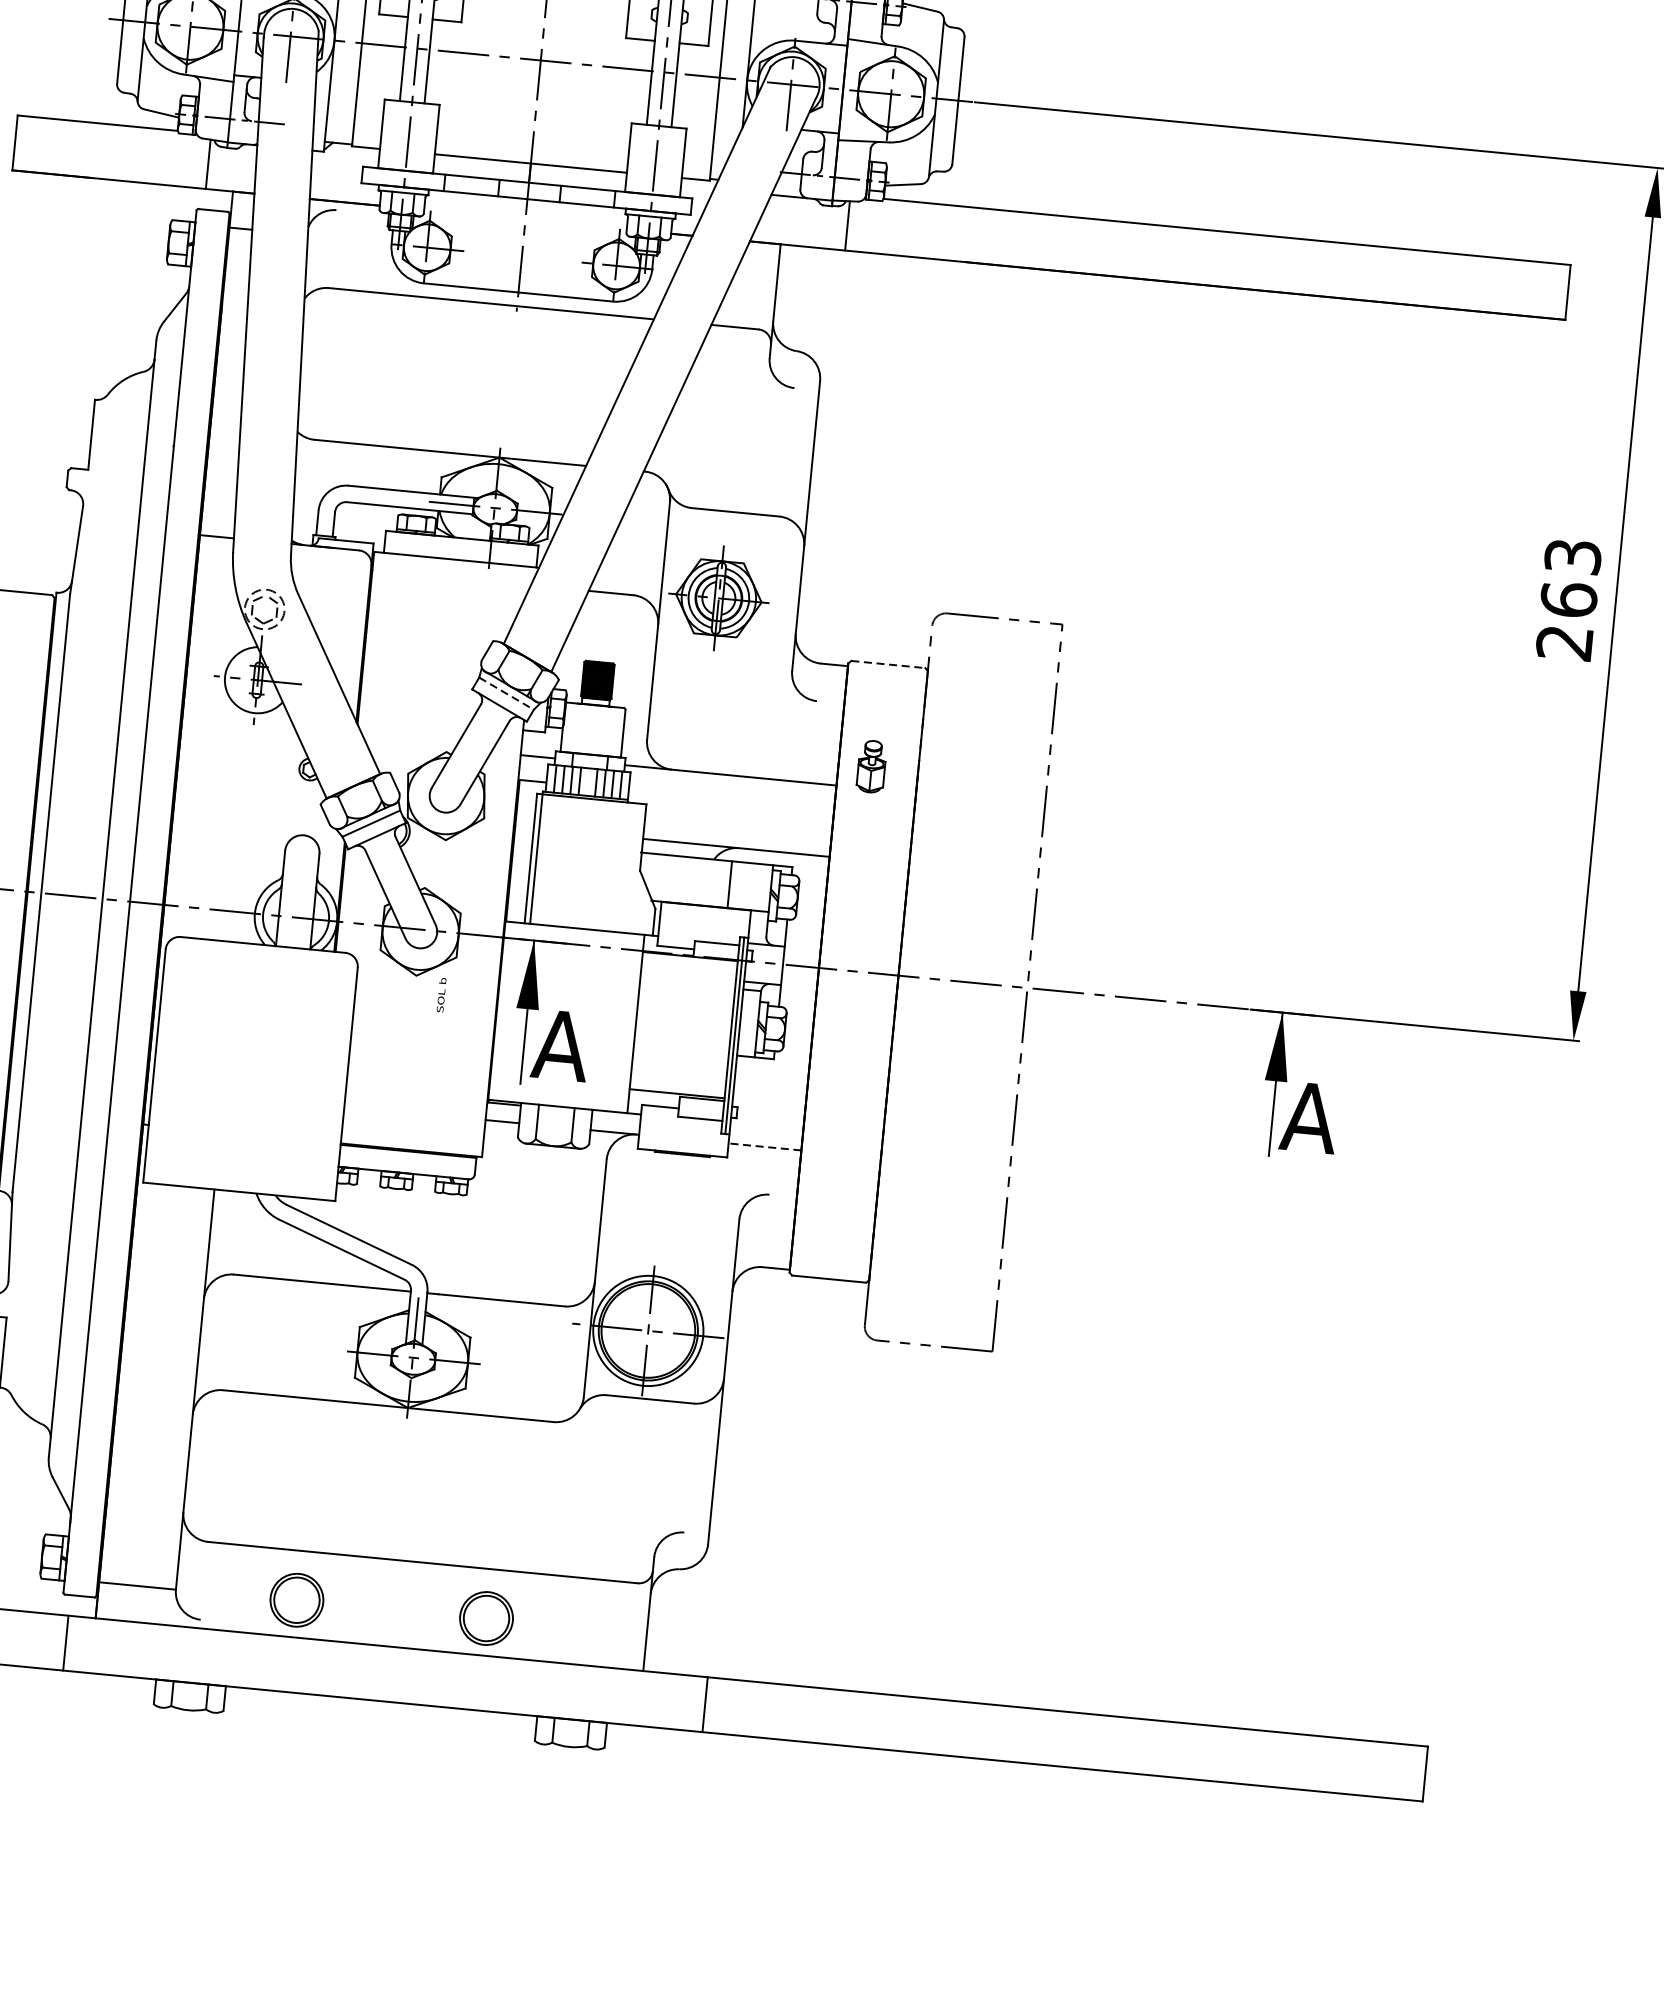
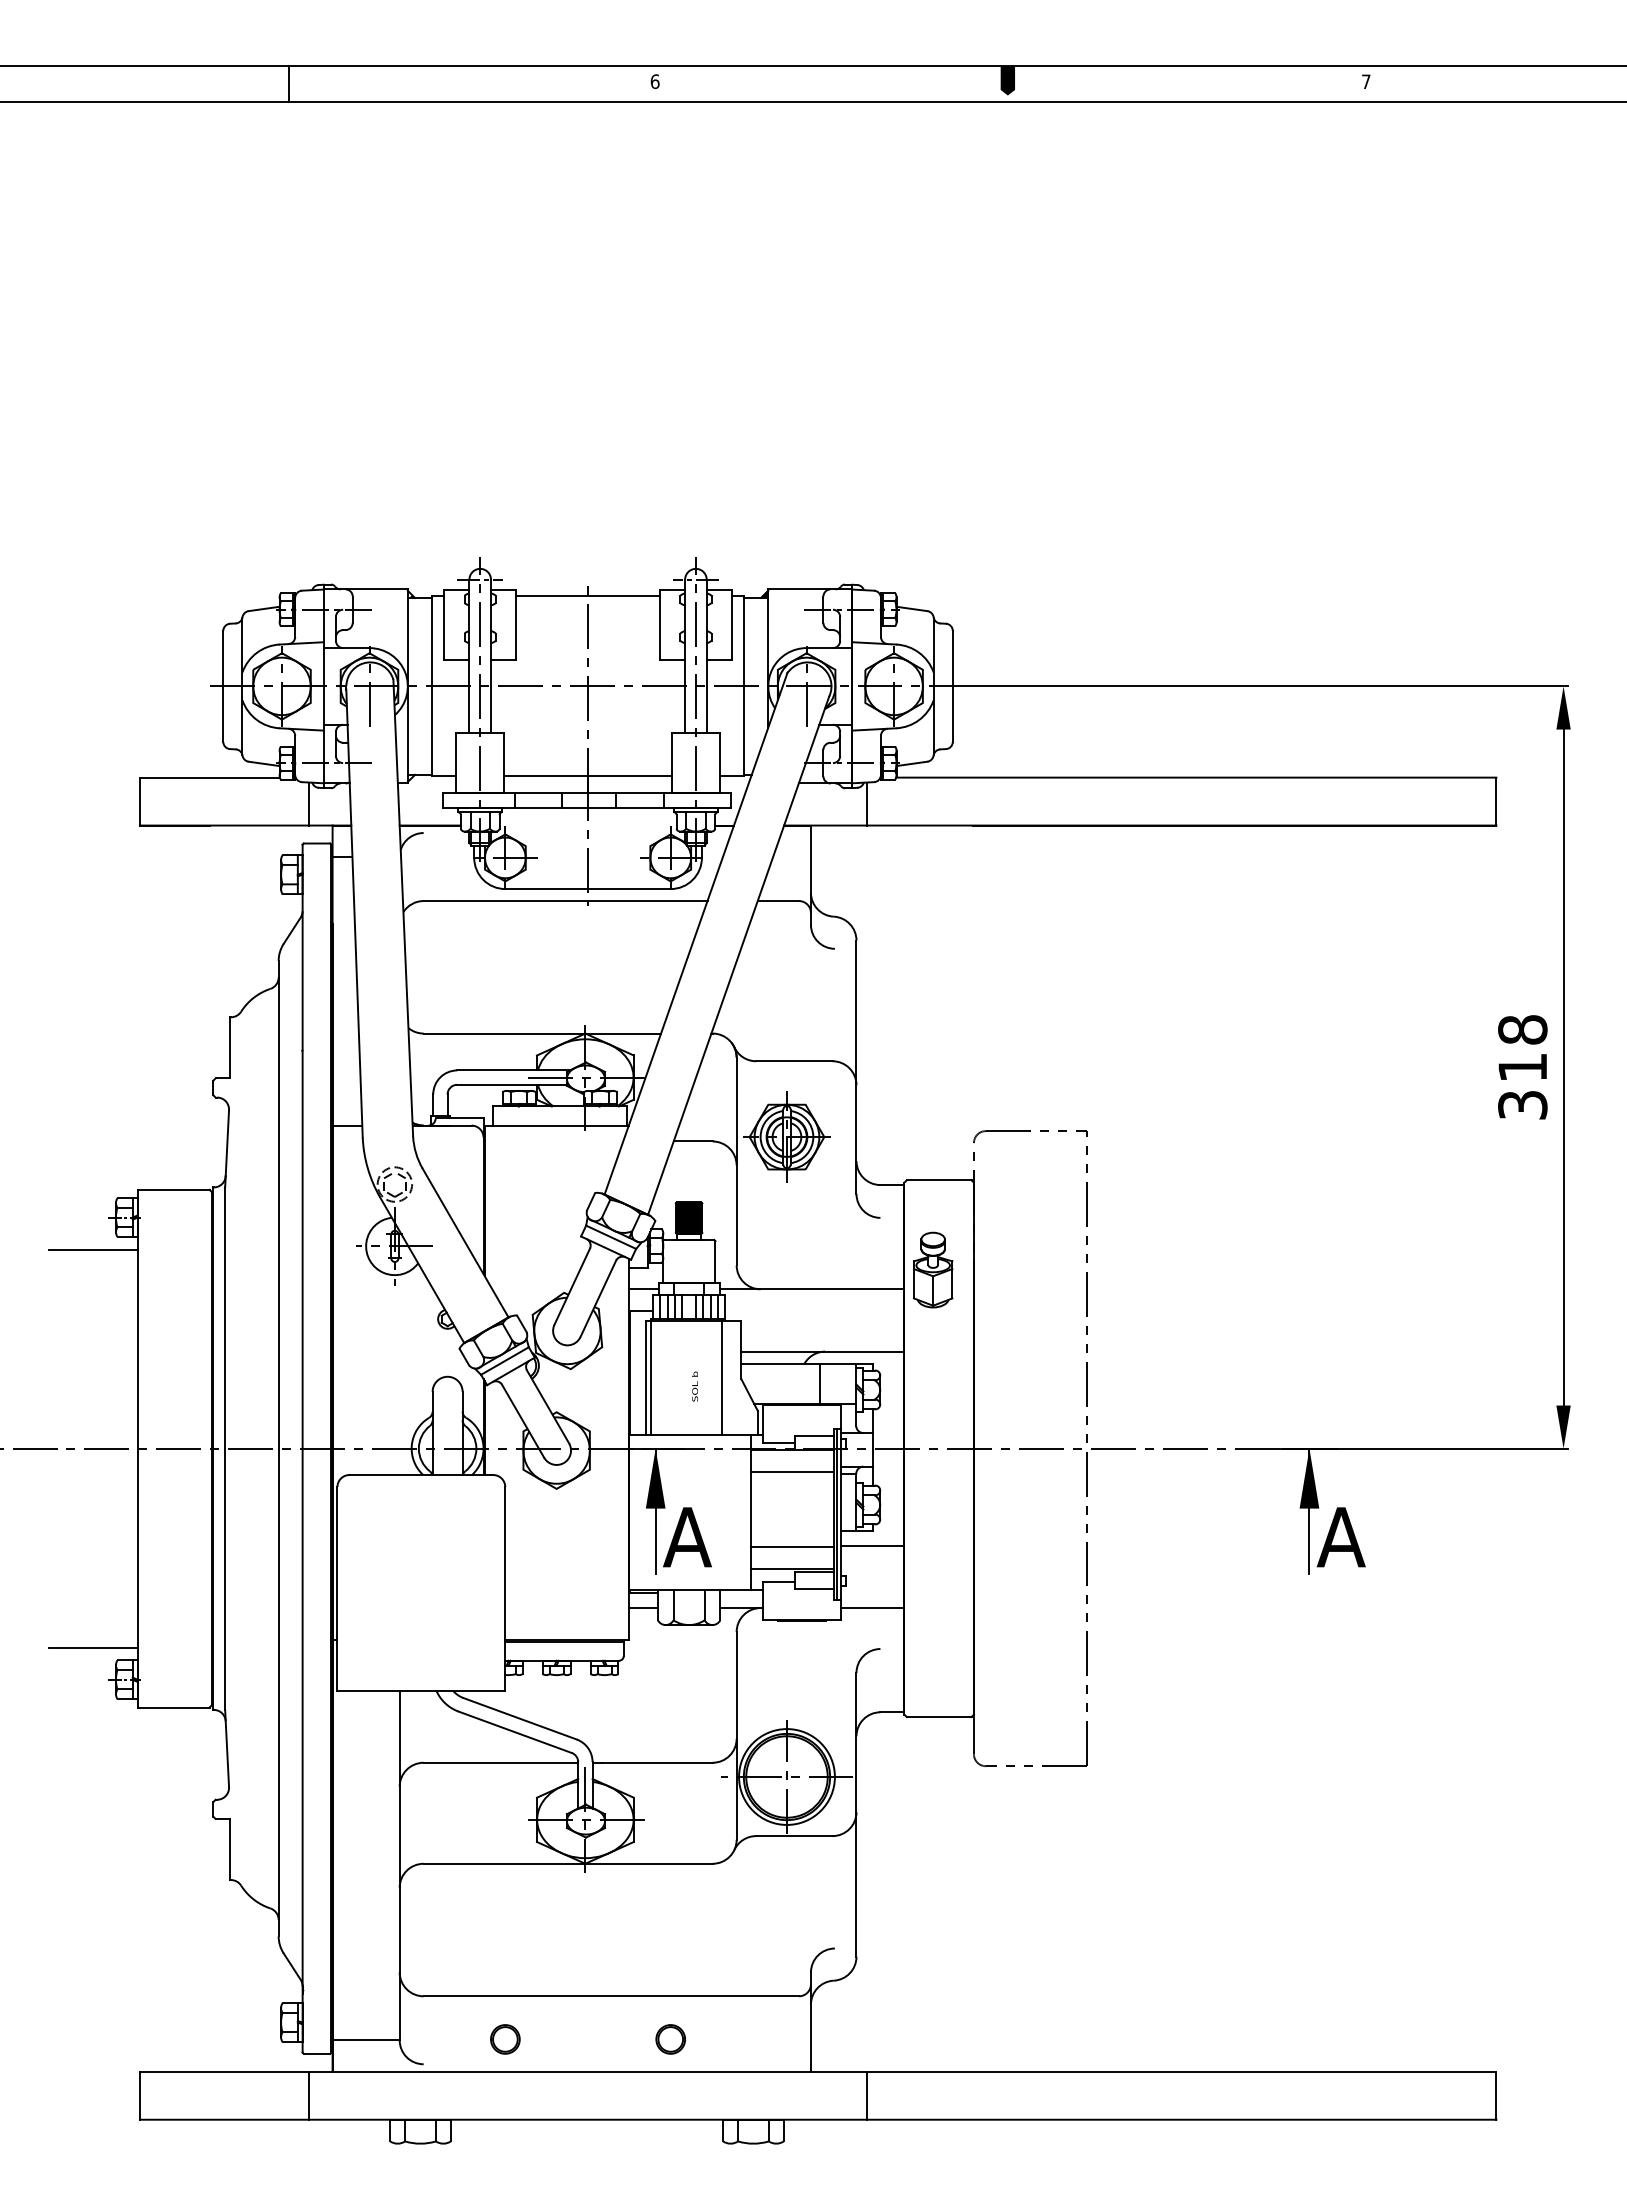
text: (1568, 599) -> (1522, 1067), 263 -> 318
line: (888, 664) -> (939, 1180), dashed -> solid
line: (506, 693) -> (611, 1237), dashed -> solid
part: (872, 766) -> (933, 1269), size x1.67
line: (618, 866) -> (722, 1377), added
line: (687, 982) -> (791, 1472), added
text: (440, 994) -> (694, 1386), moved
line: (678, 1067) -> (791, 1546), added
line: (771, 1075) -> (872, 1545), added
line: (764, 1147) -> (872, 1608), dashed -> solid
part: (297, 1600) -> (505, 2039), size x0.62
part: (486, 1618) -> (670, 2039), size x0.62

